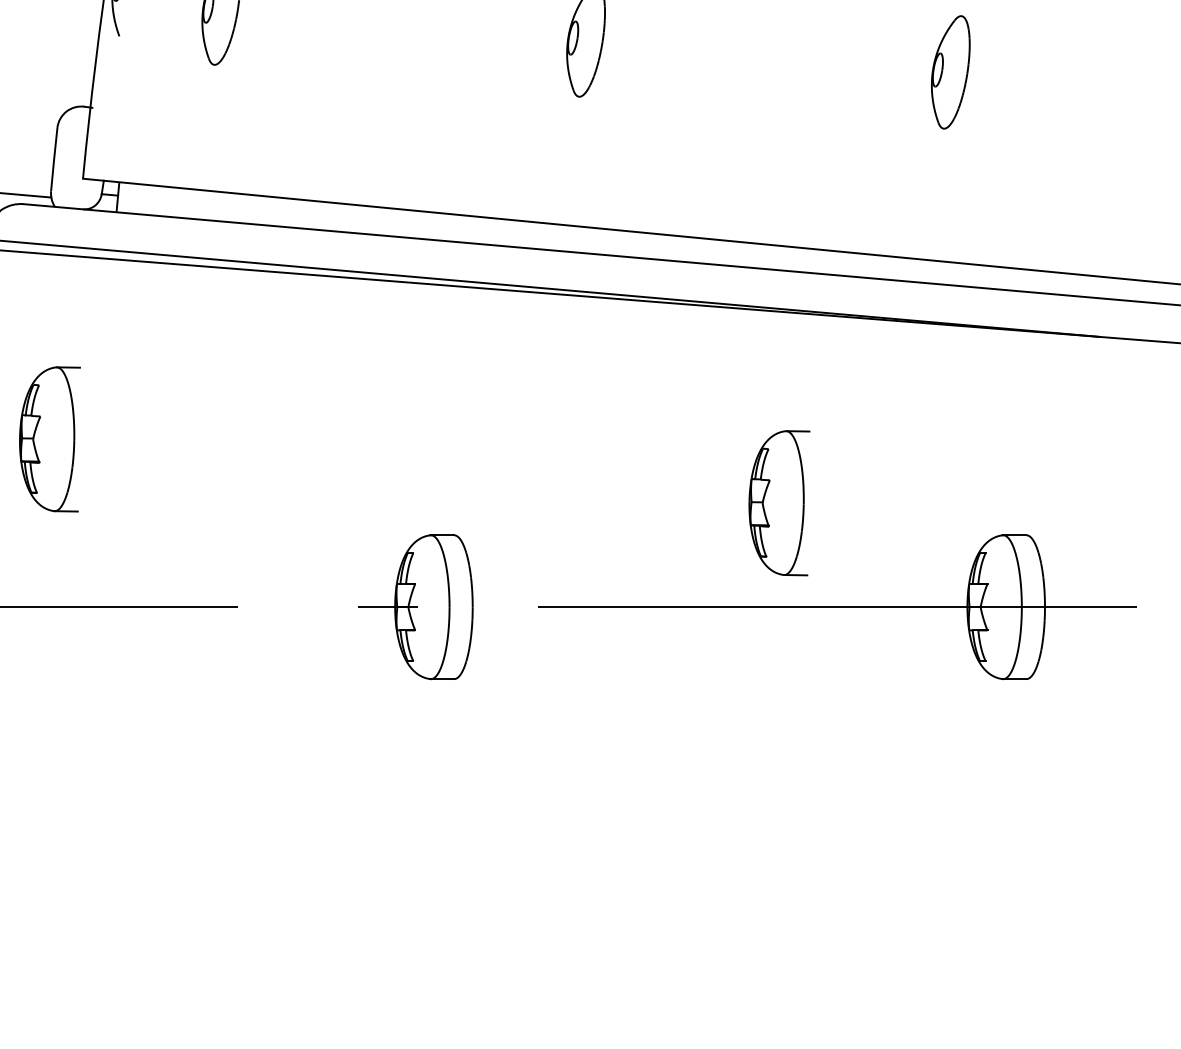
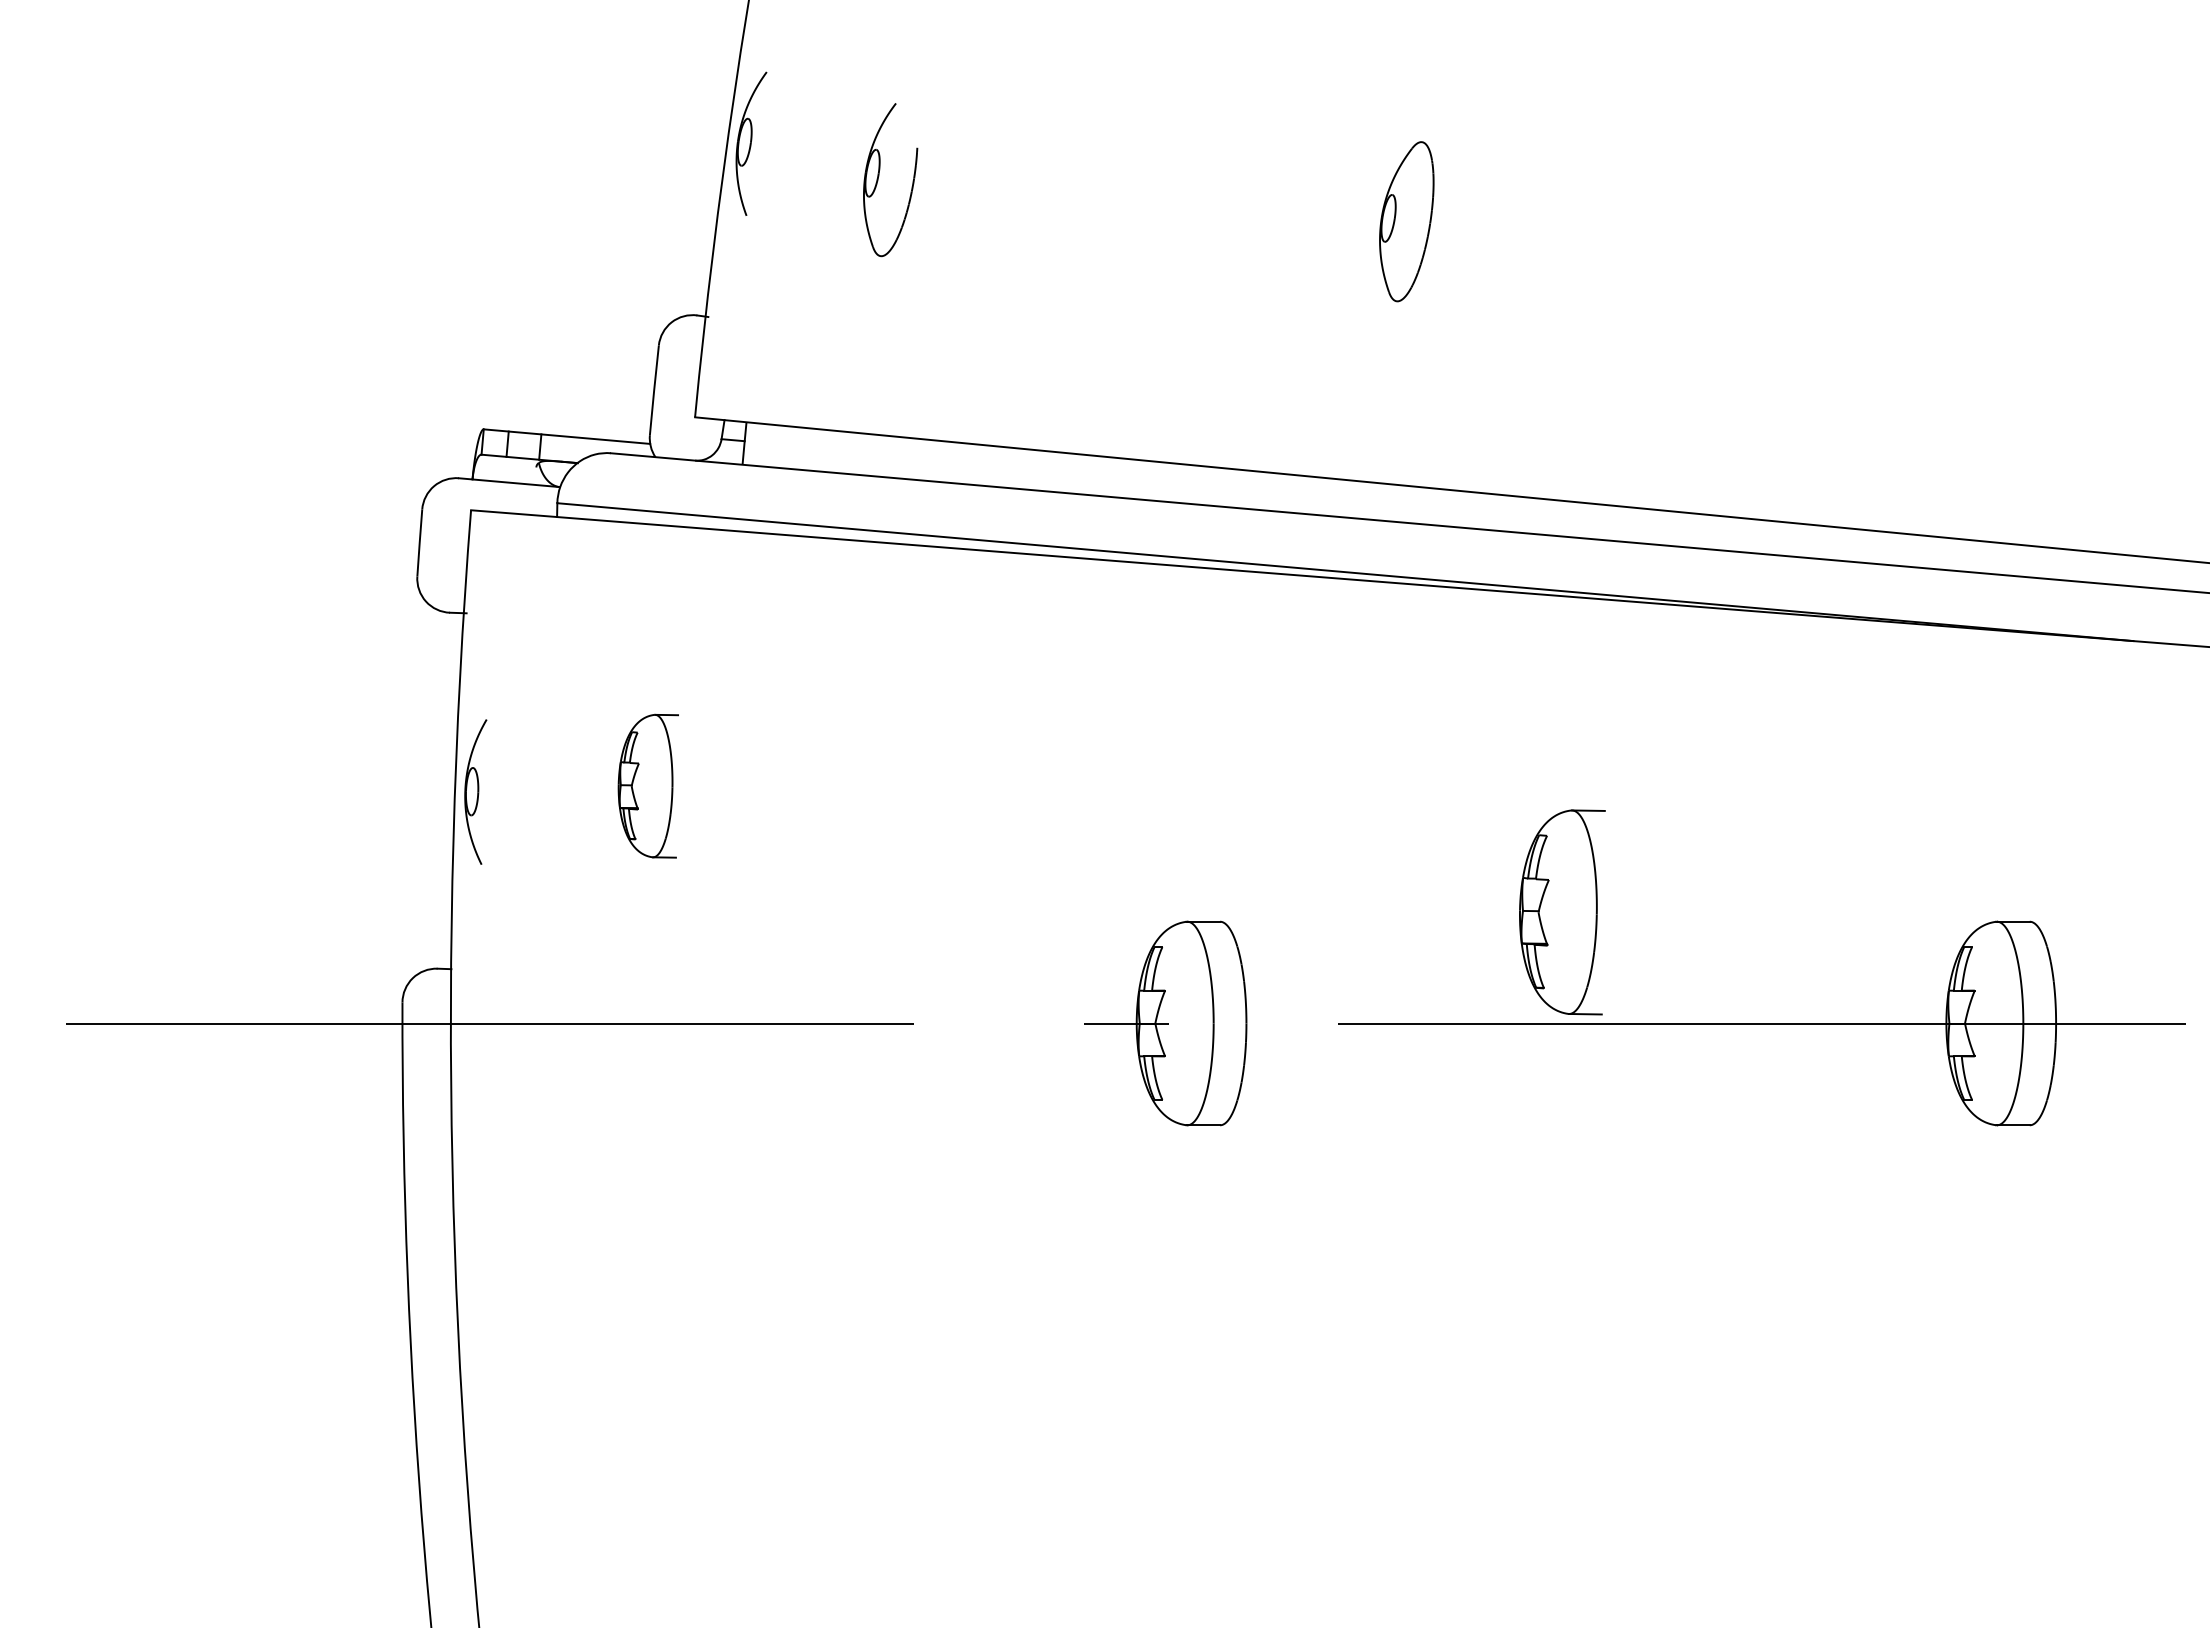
part: (950, 72) -> (1922, 266), removed
part: (50, 439) -> (648, 786), size x0.7
part: (779, 503) -> (1562, 912), moved

